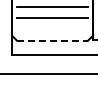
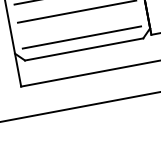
line: (52, 33) -> (81, 37), added
line: (53, 40) -> (85, 48), dashed -> solid

